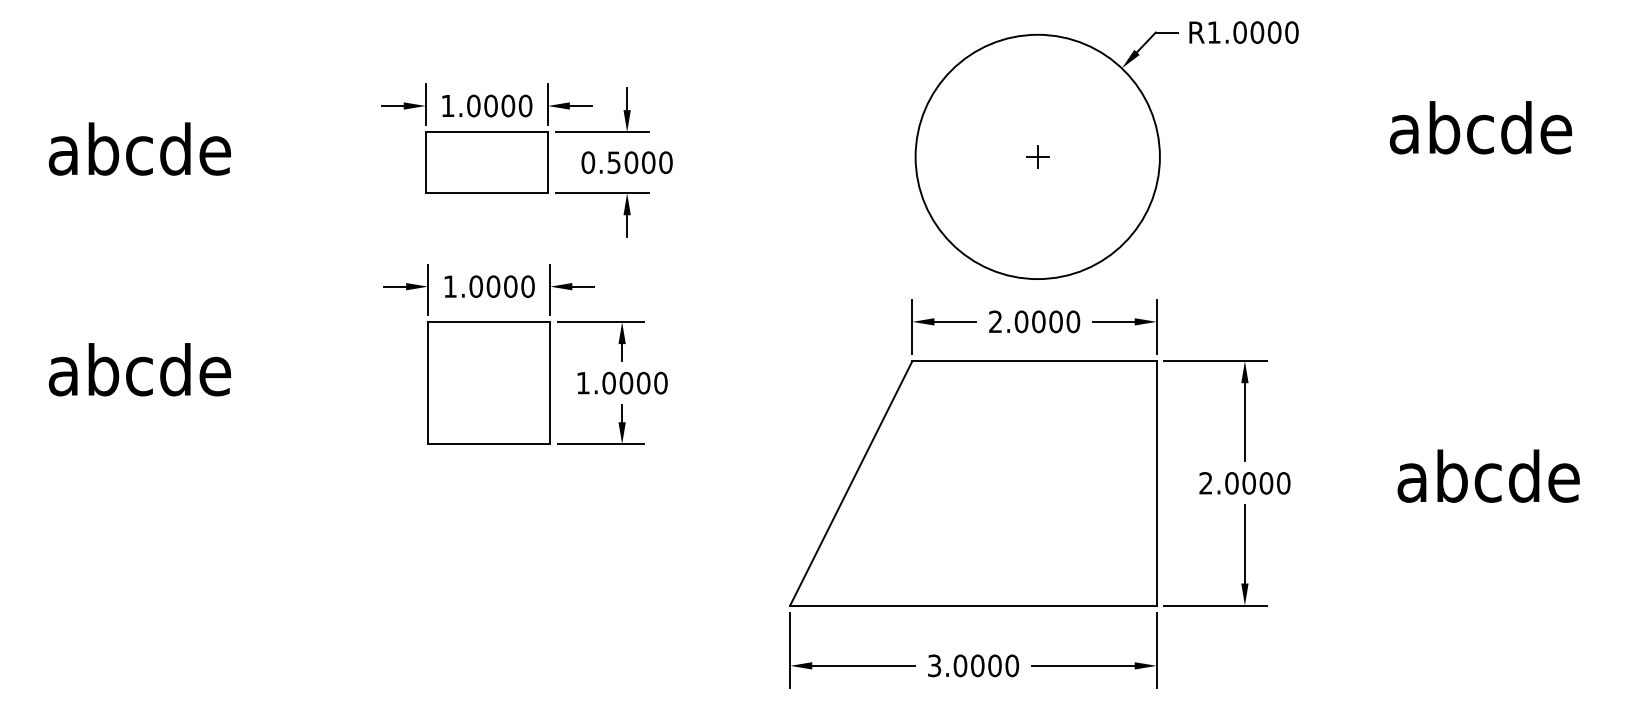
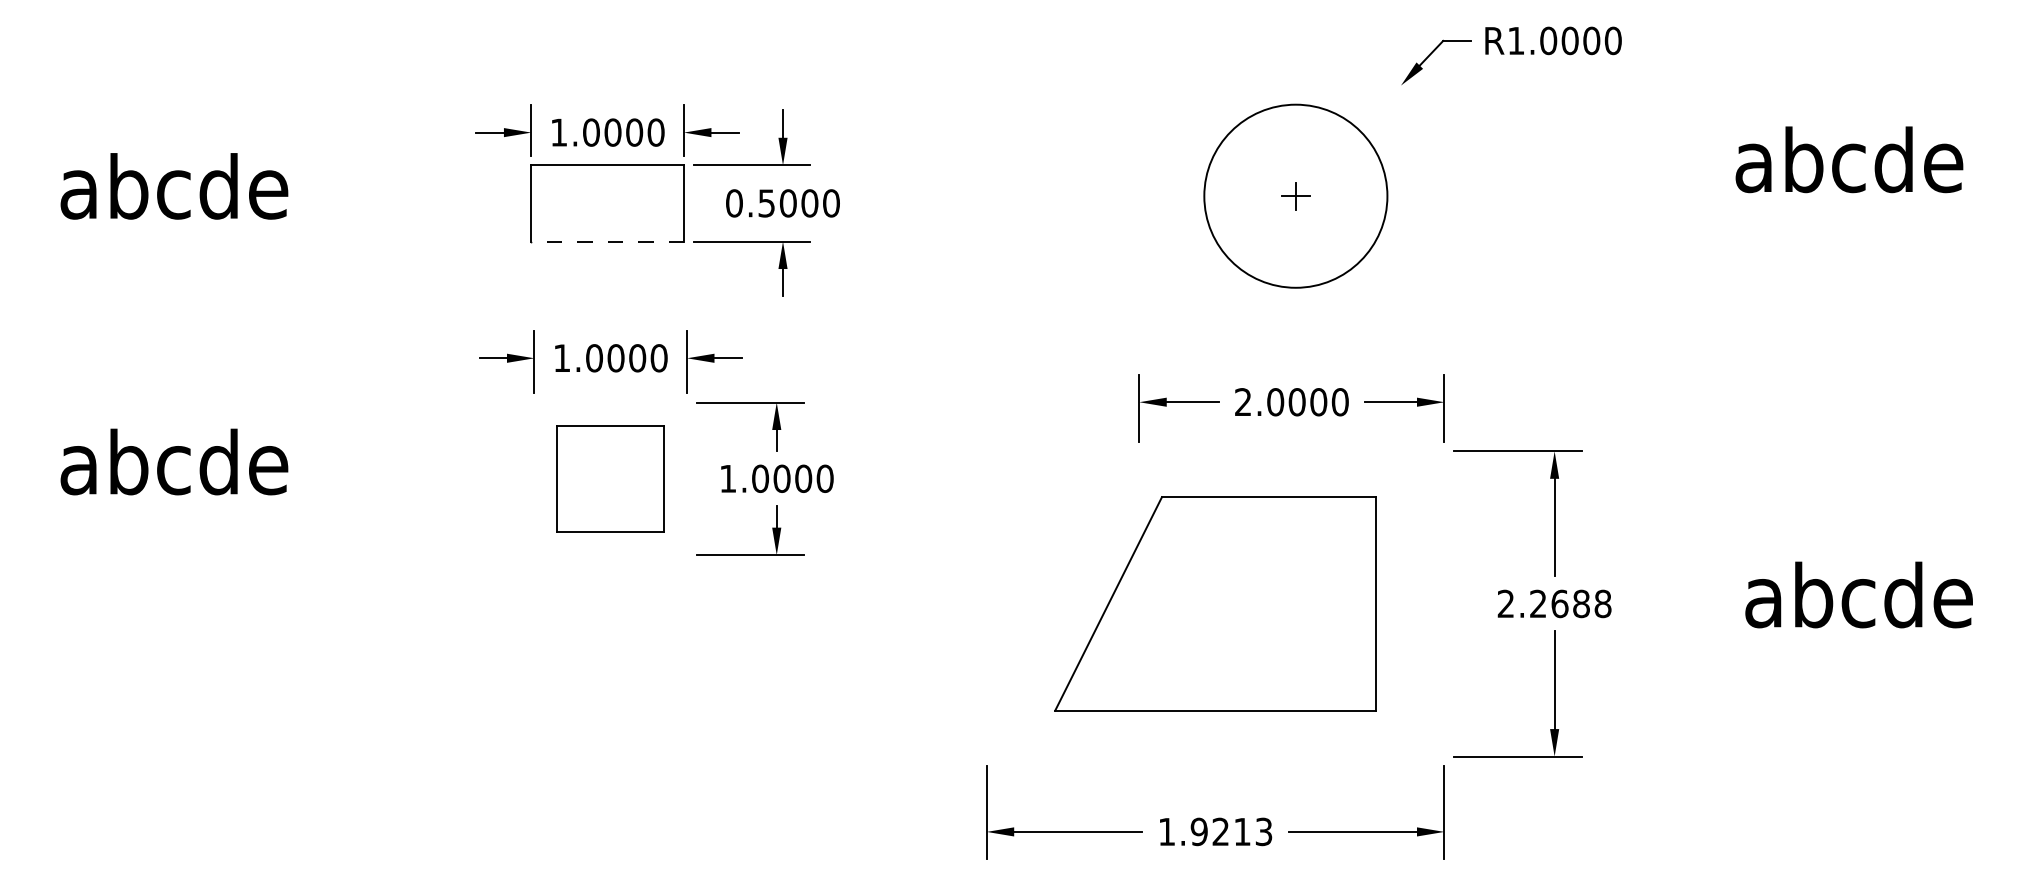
circle: (1037, 156) -> (1295, 195), size x0.6
line: (486, 193) -> (607, 241), solid -> dashed
part: (489, 382) -> (610, 478), size x0.7
part: (972, 482) -> (1214, 603), size x0.7
text: (1257, 482) -> (1570, 603), 2.0000 -> 2.2688
text: (973, 665) -> (1215, 831), 3.0000 -> 1.9213

